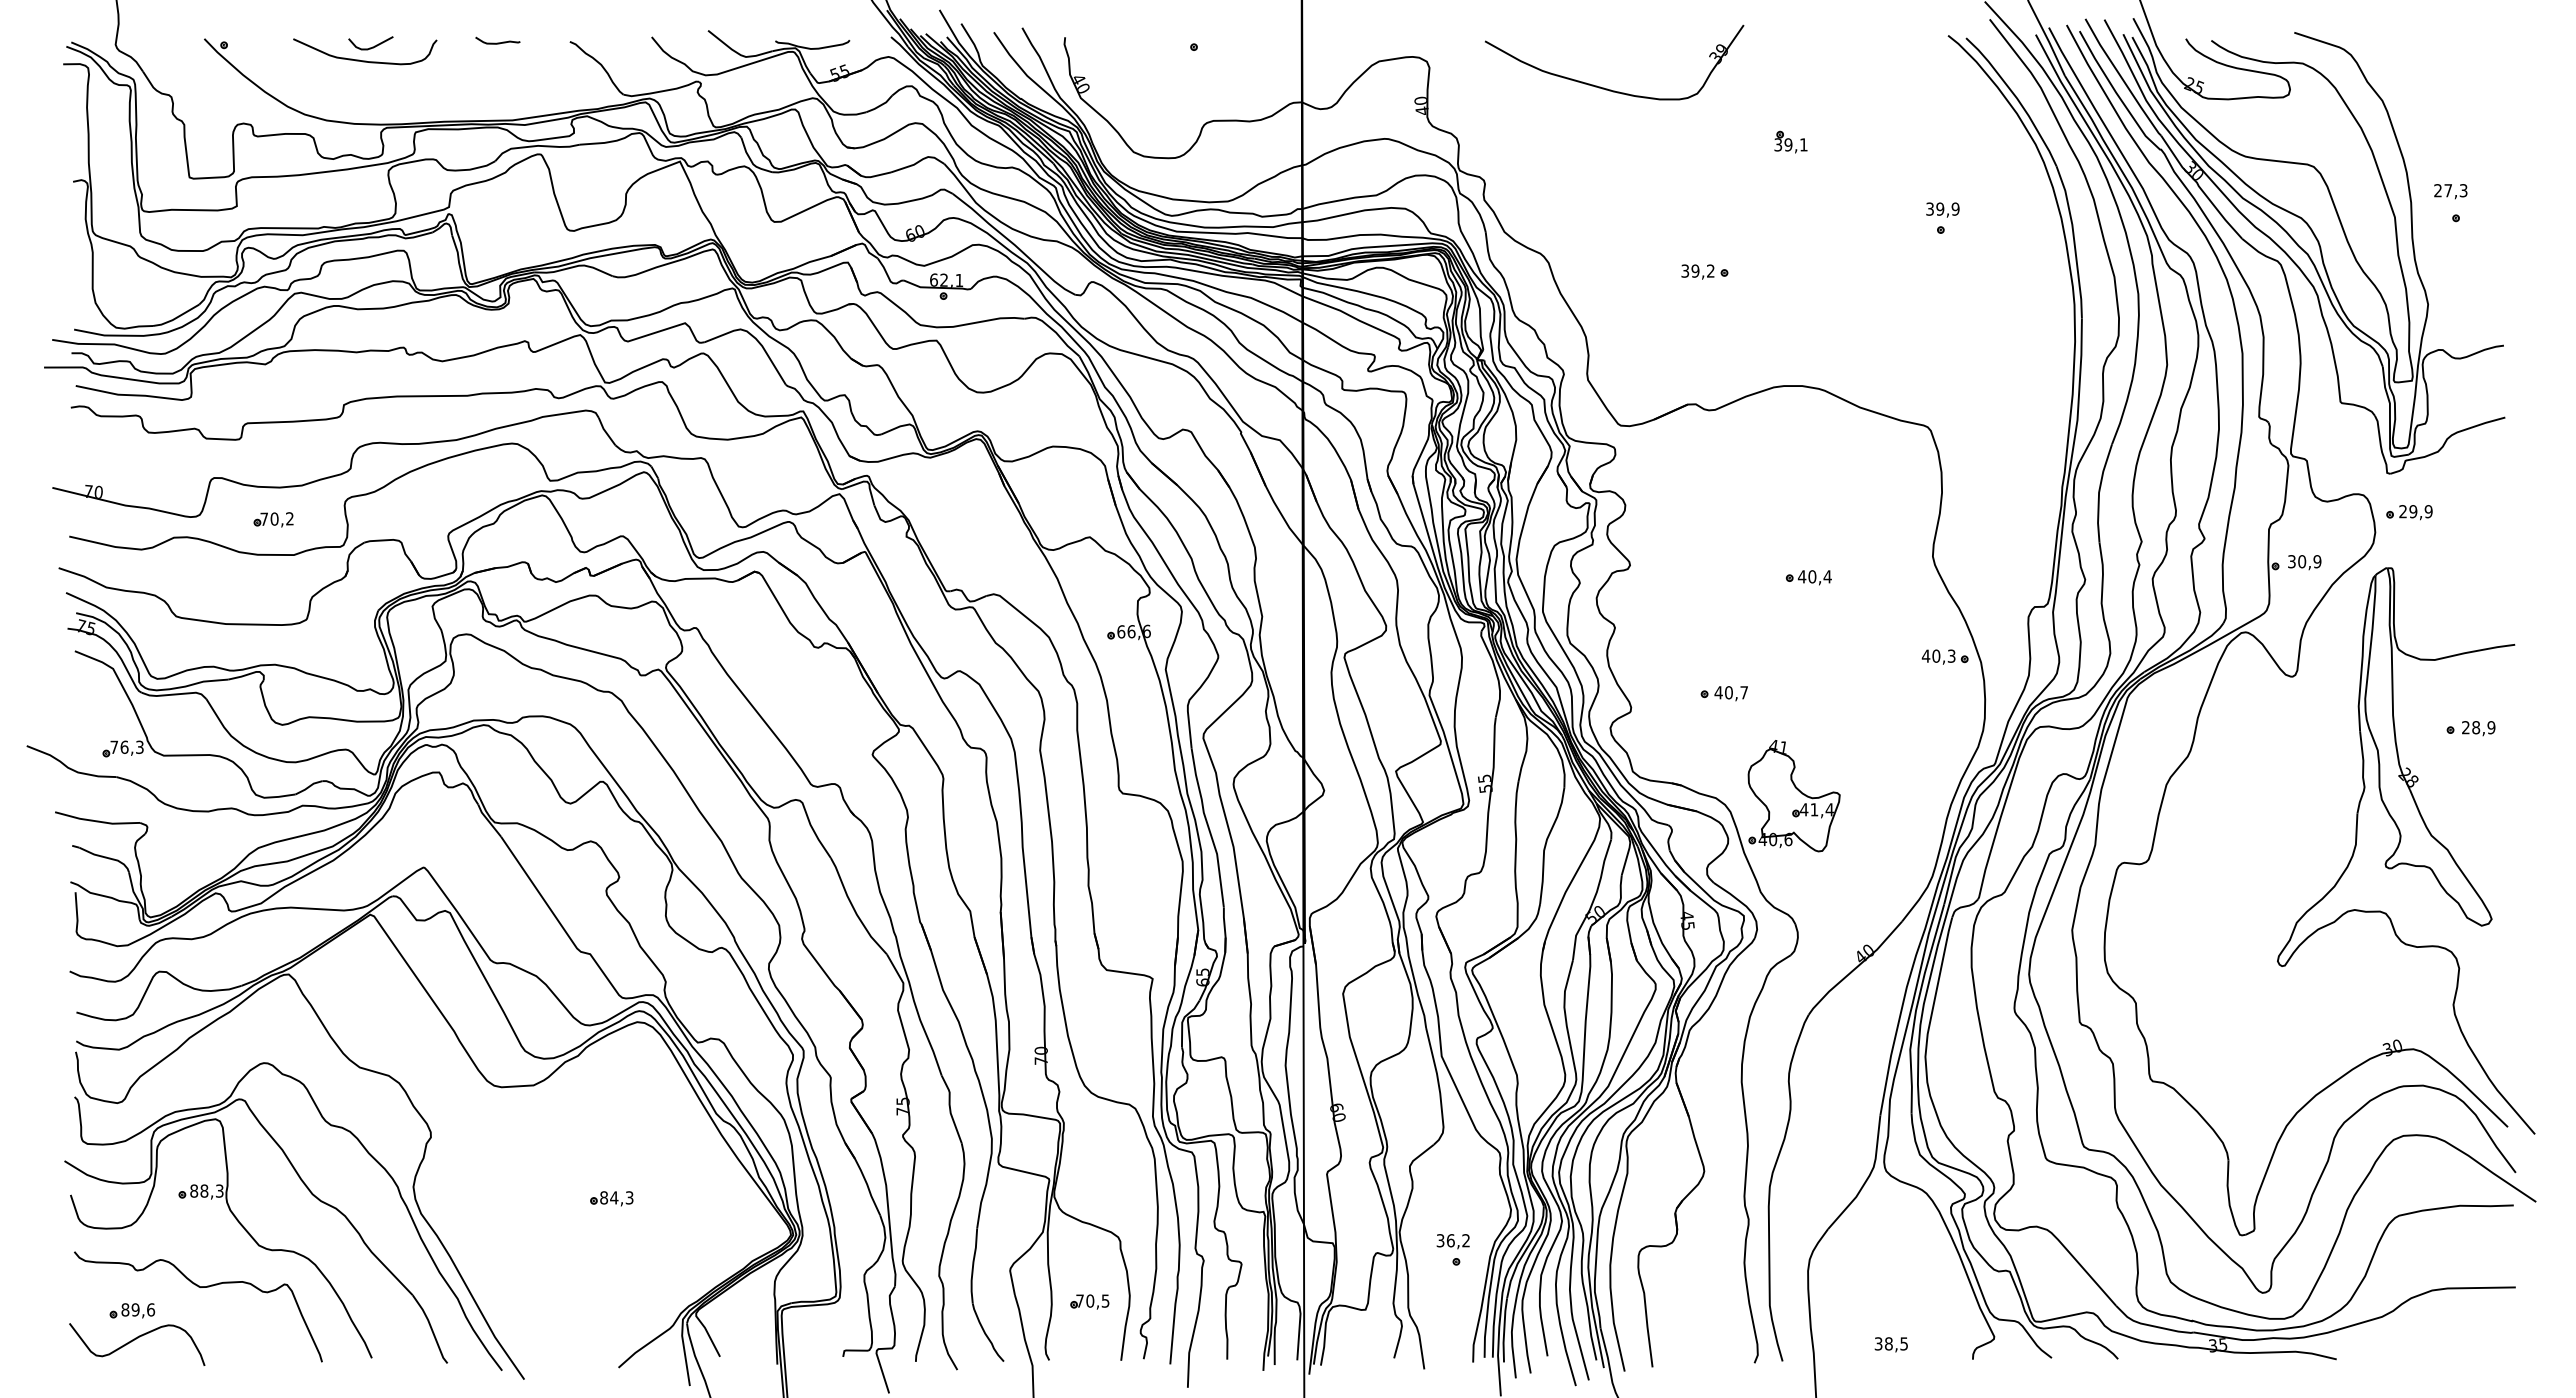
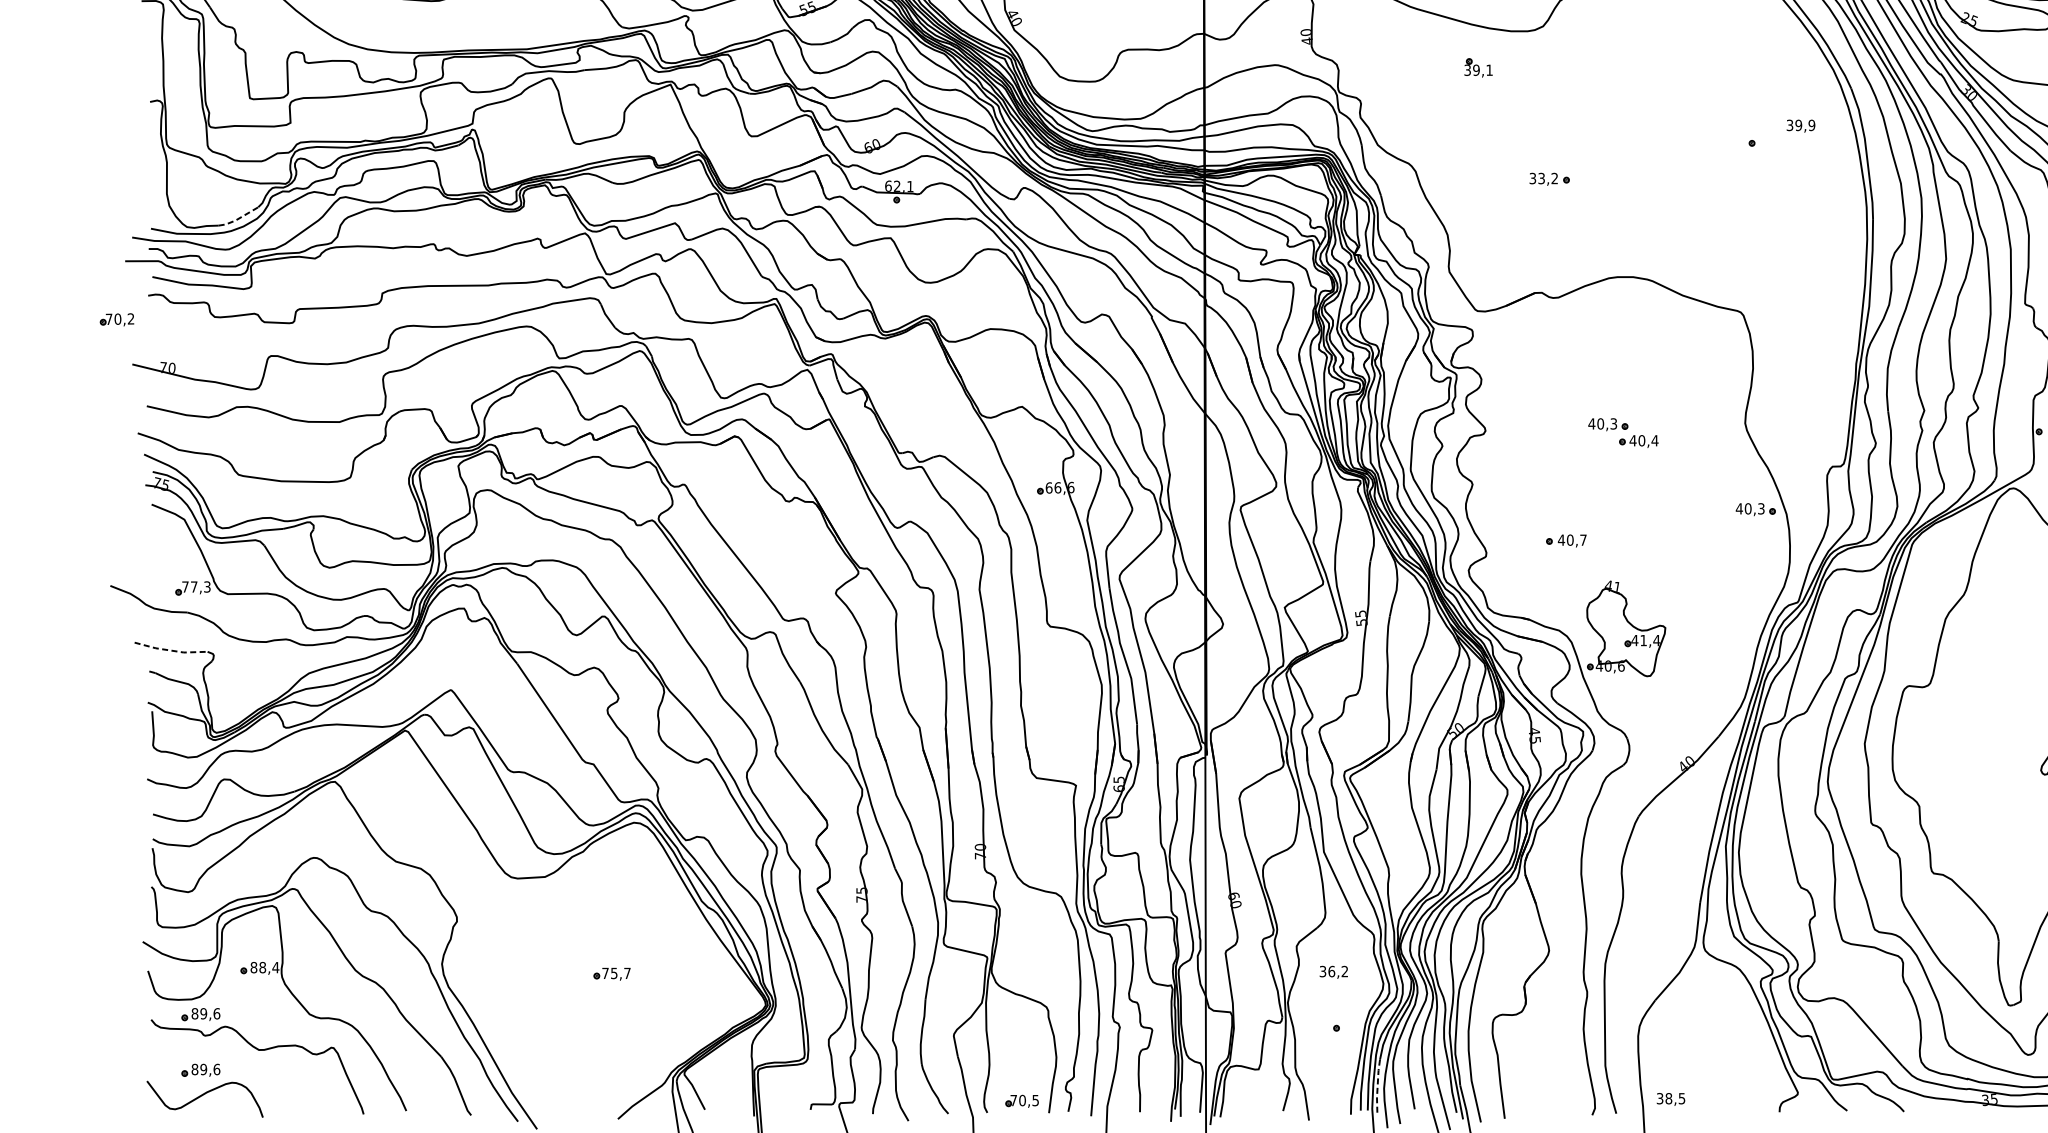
part: (1790, 141) -> (1478, 67), moved
text: (1942, 209) -> (1800, 125), moved
text: (1695, 270) -> (1541, 178), 39,2 -> 33,2
line: (176, 318) -> (238, 219), solid -> dashed
part: (273, 519) -> (116, 319), moved
part: (1772, 557) -> (1607, 424), added
text: (124, 746) -> (194, 586), 76,3 -> 77,3
line: (97, 821) -> (171, 650), solid -> dashed
text: (219, 1190) -> (275, 967), 88,3 -> 88,4
text: (616, 1197) -> (616, 973), 84,3 -> 75,7
text: (1452, 1241) -> (1333, 972), moved
part: (132, 1245) -> (201, 1014), added
part: (1089, 1301) -> (1021, 1100), moved
line: (1504, 1330) -> (1377, 1087), solid -> dashed
text: (1890, 1344) -> (1670, 1099), moved

